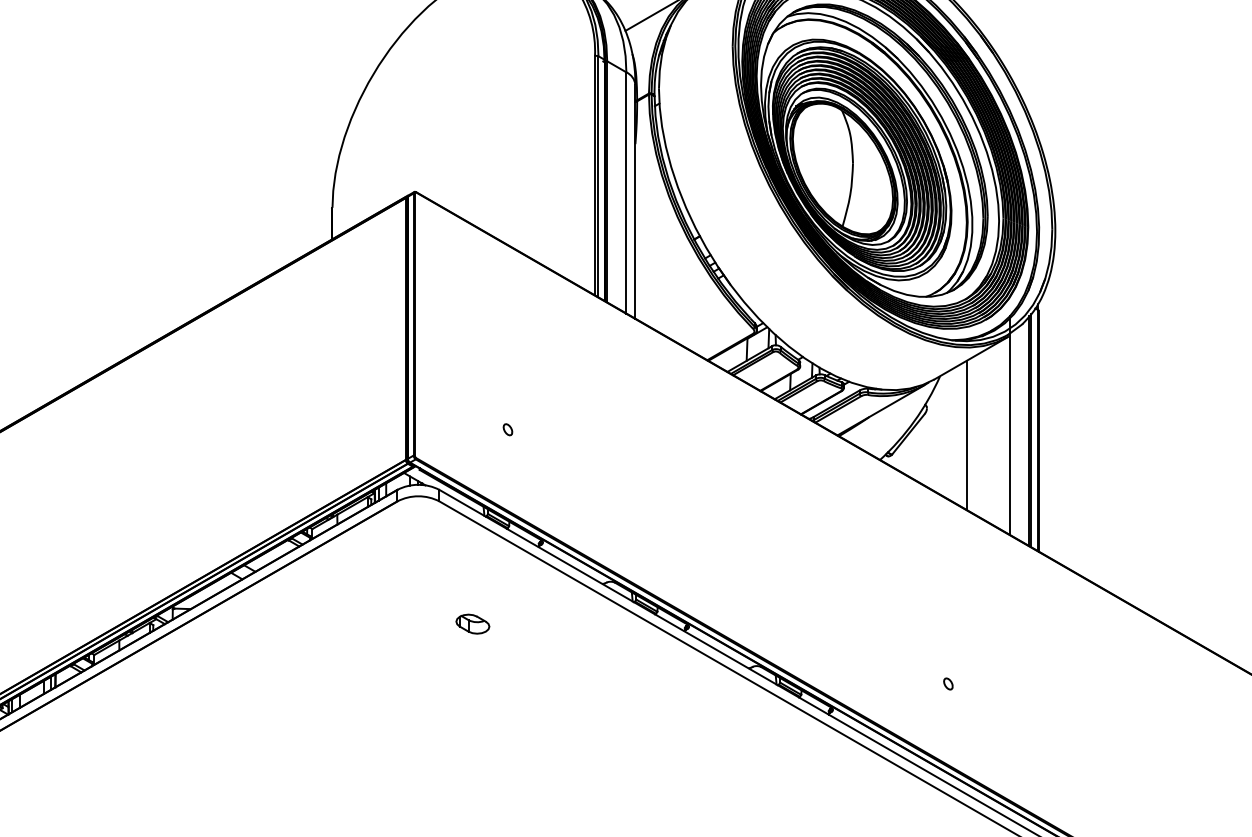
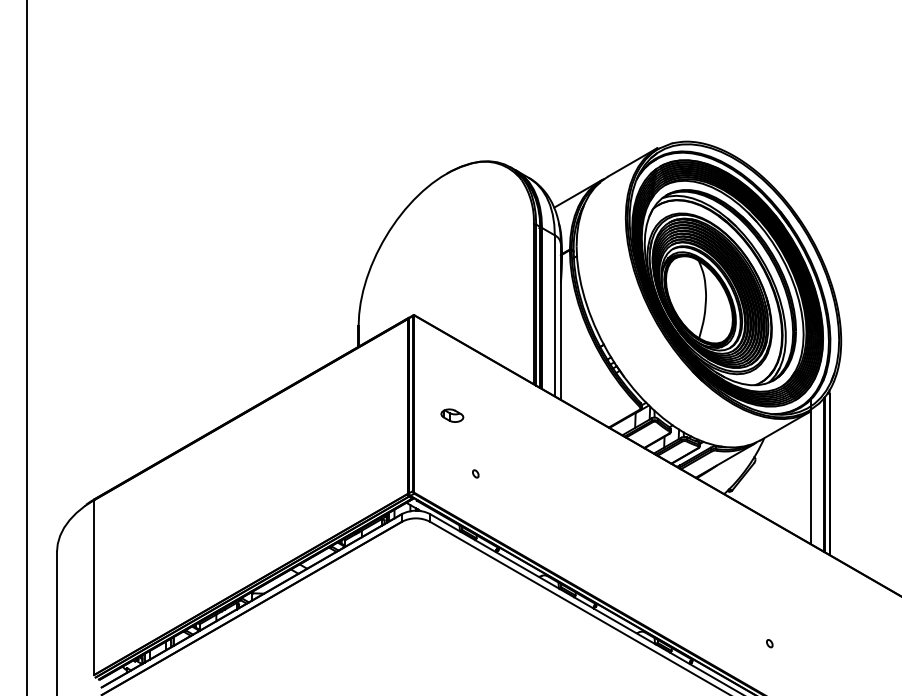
line: (965, 435) -> (781, 477), removed
part: (473, 623) -> (452, 415), moved

